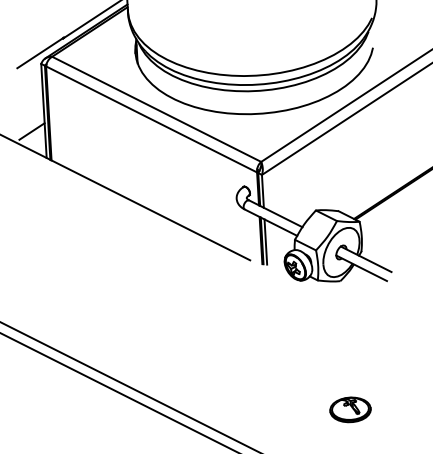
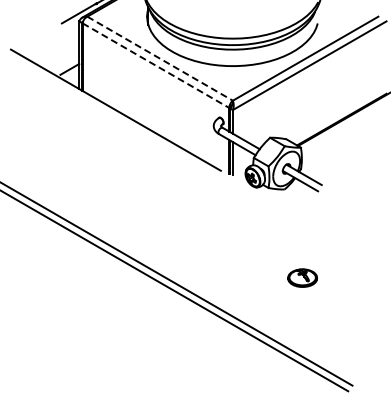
line: (157, 109) -> (160, 58), solid -> dashed
line: (152, 119) -> (156, 65), solid -> dashed
part: (350, 408) -> (302, 277), moved

